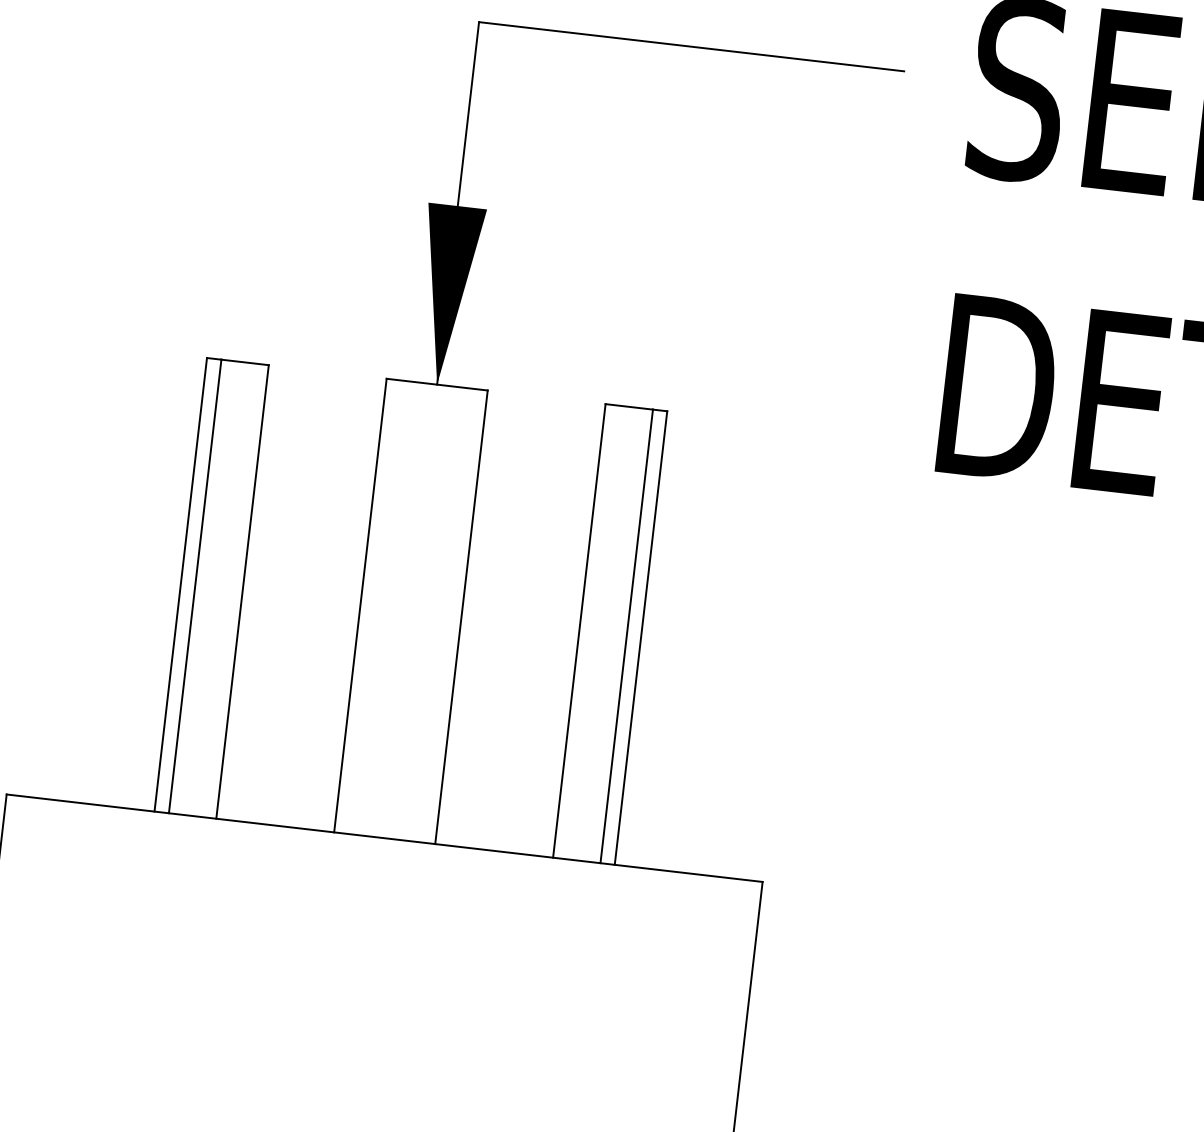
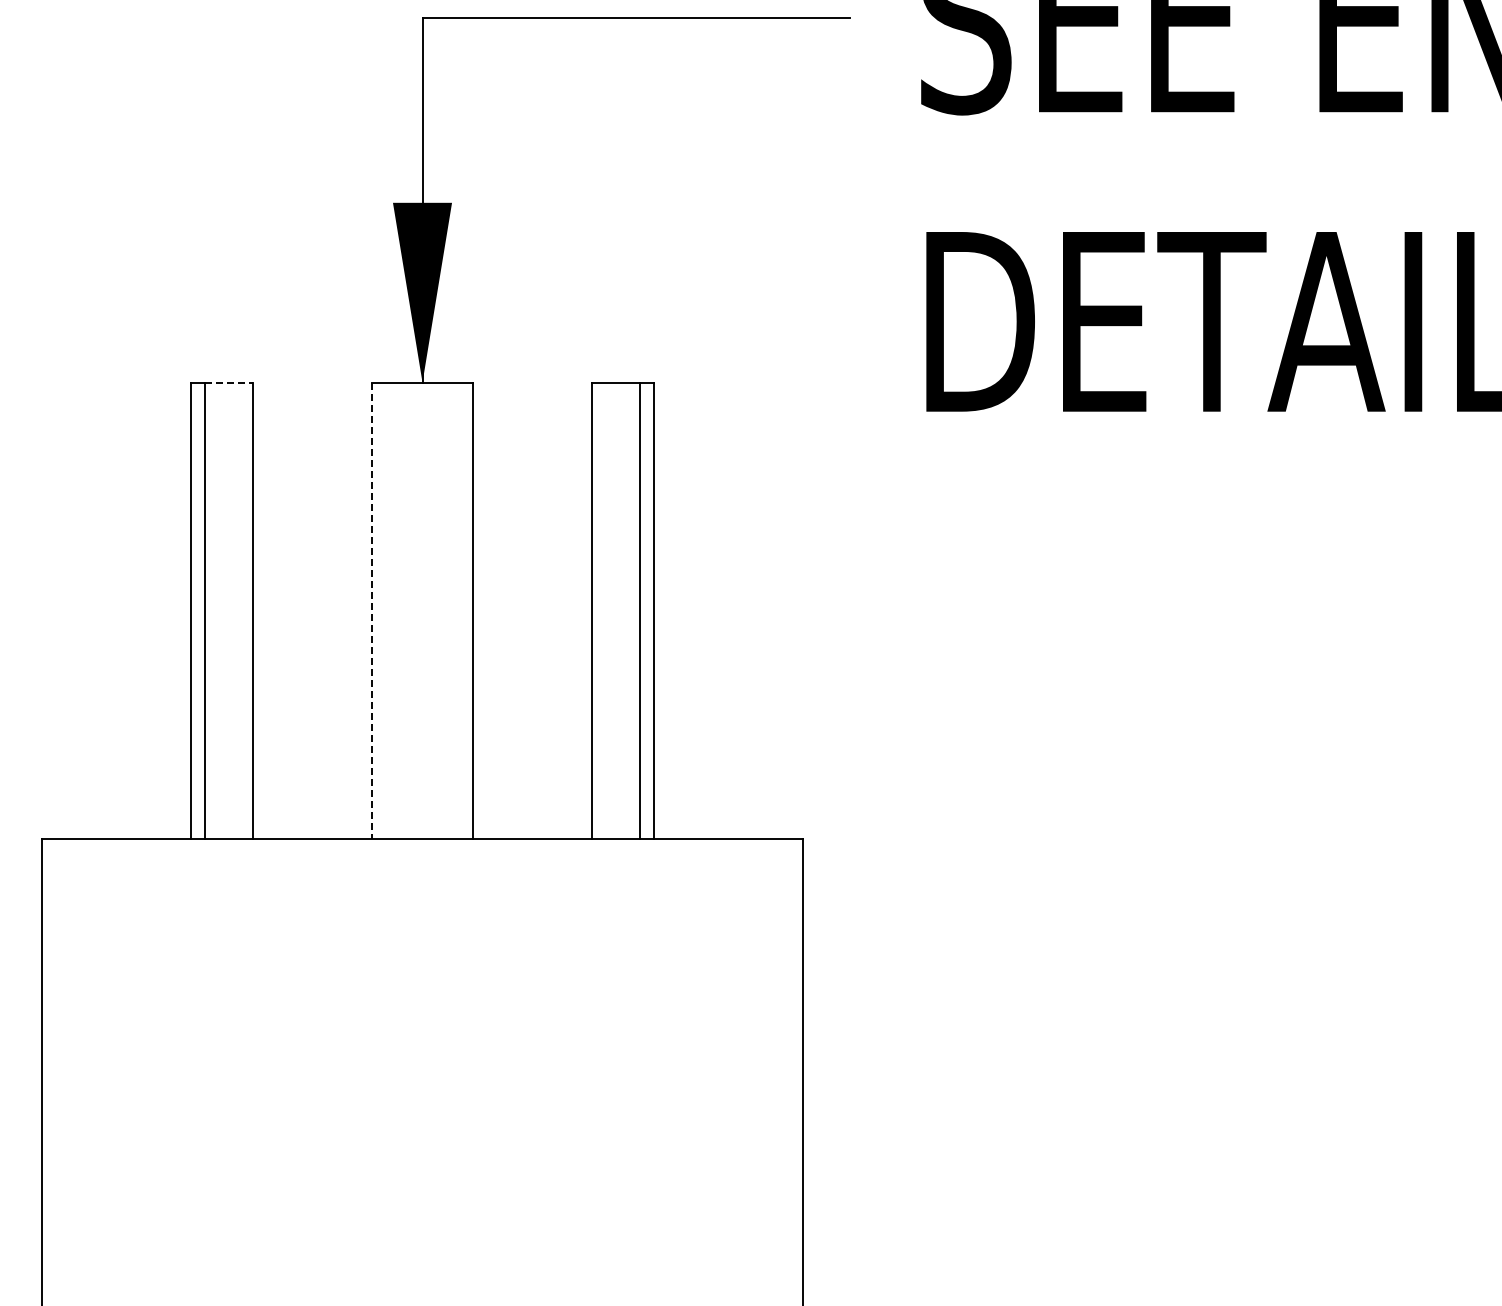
line: (245, 362) -> (229, 382), solid -> dashed
line: (360, 606) -> (371, 611), solid -> dashed

